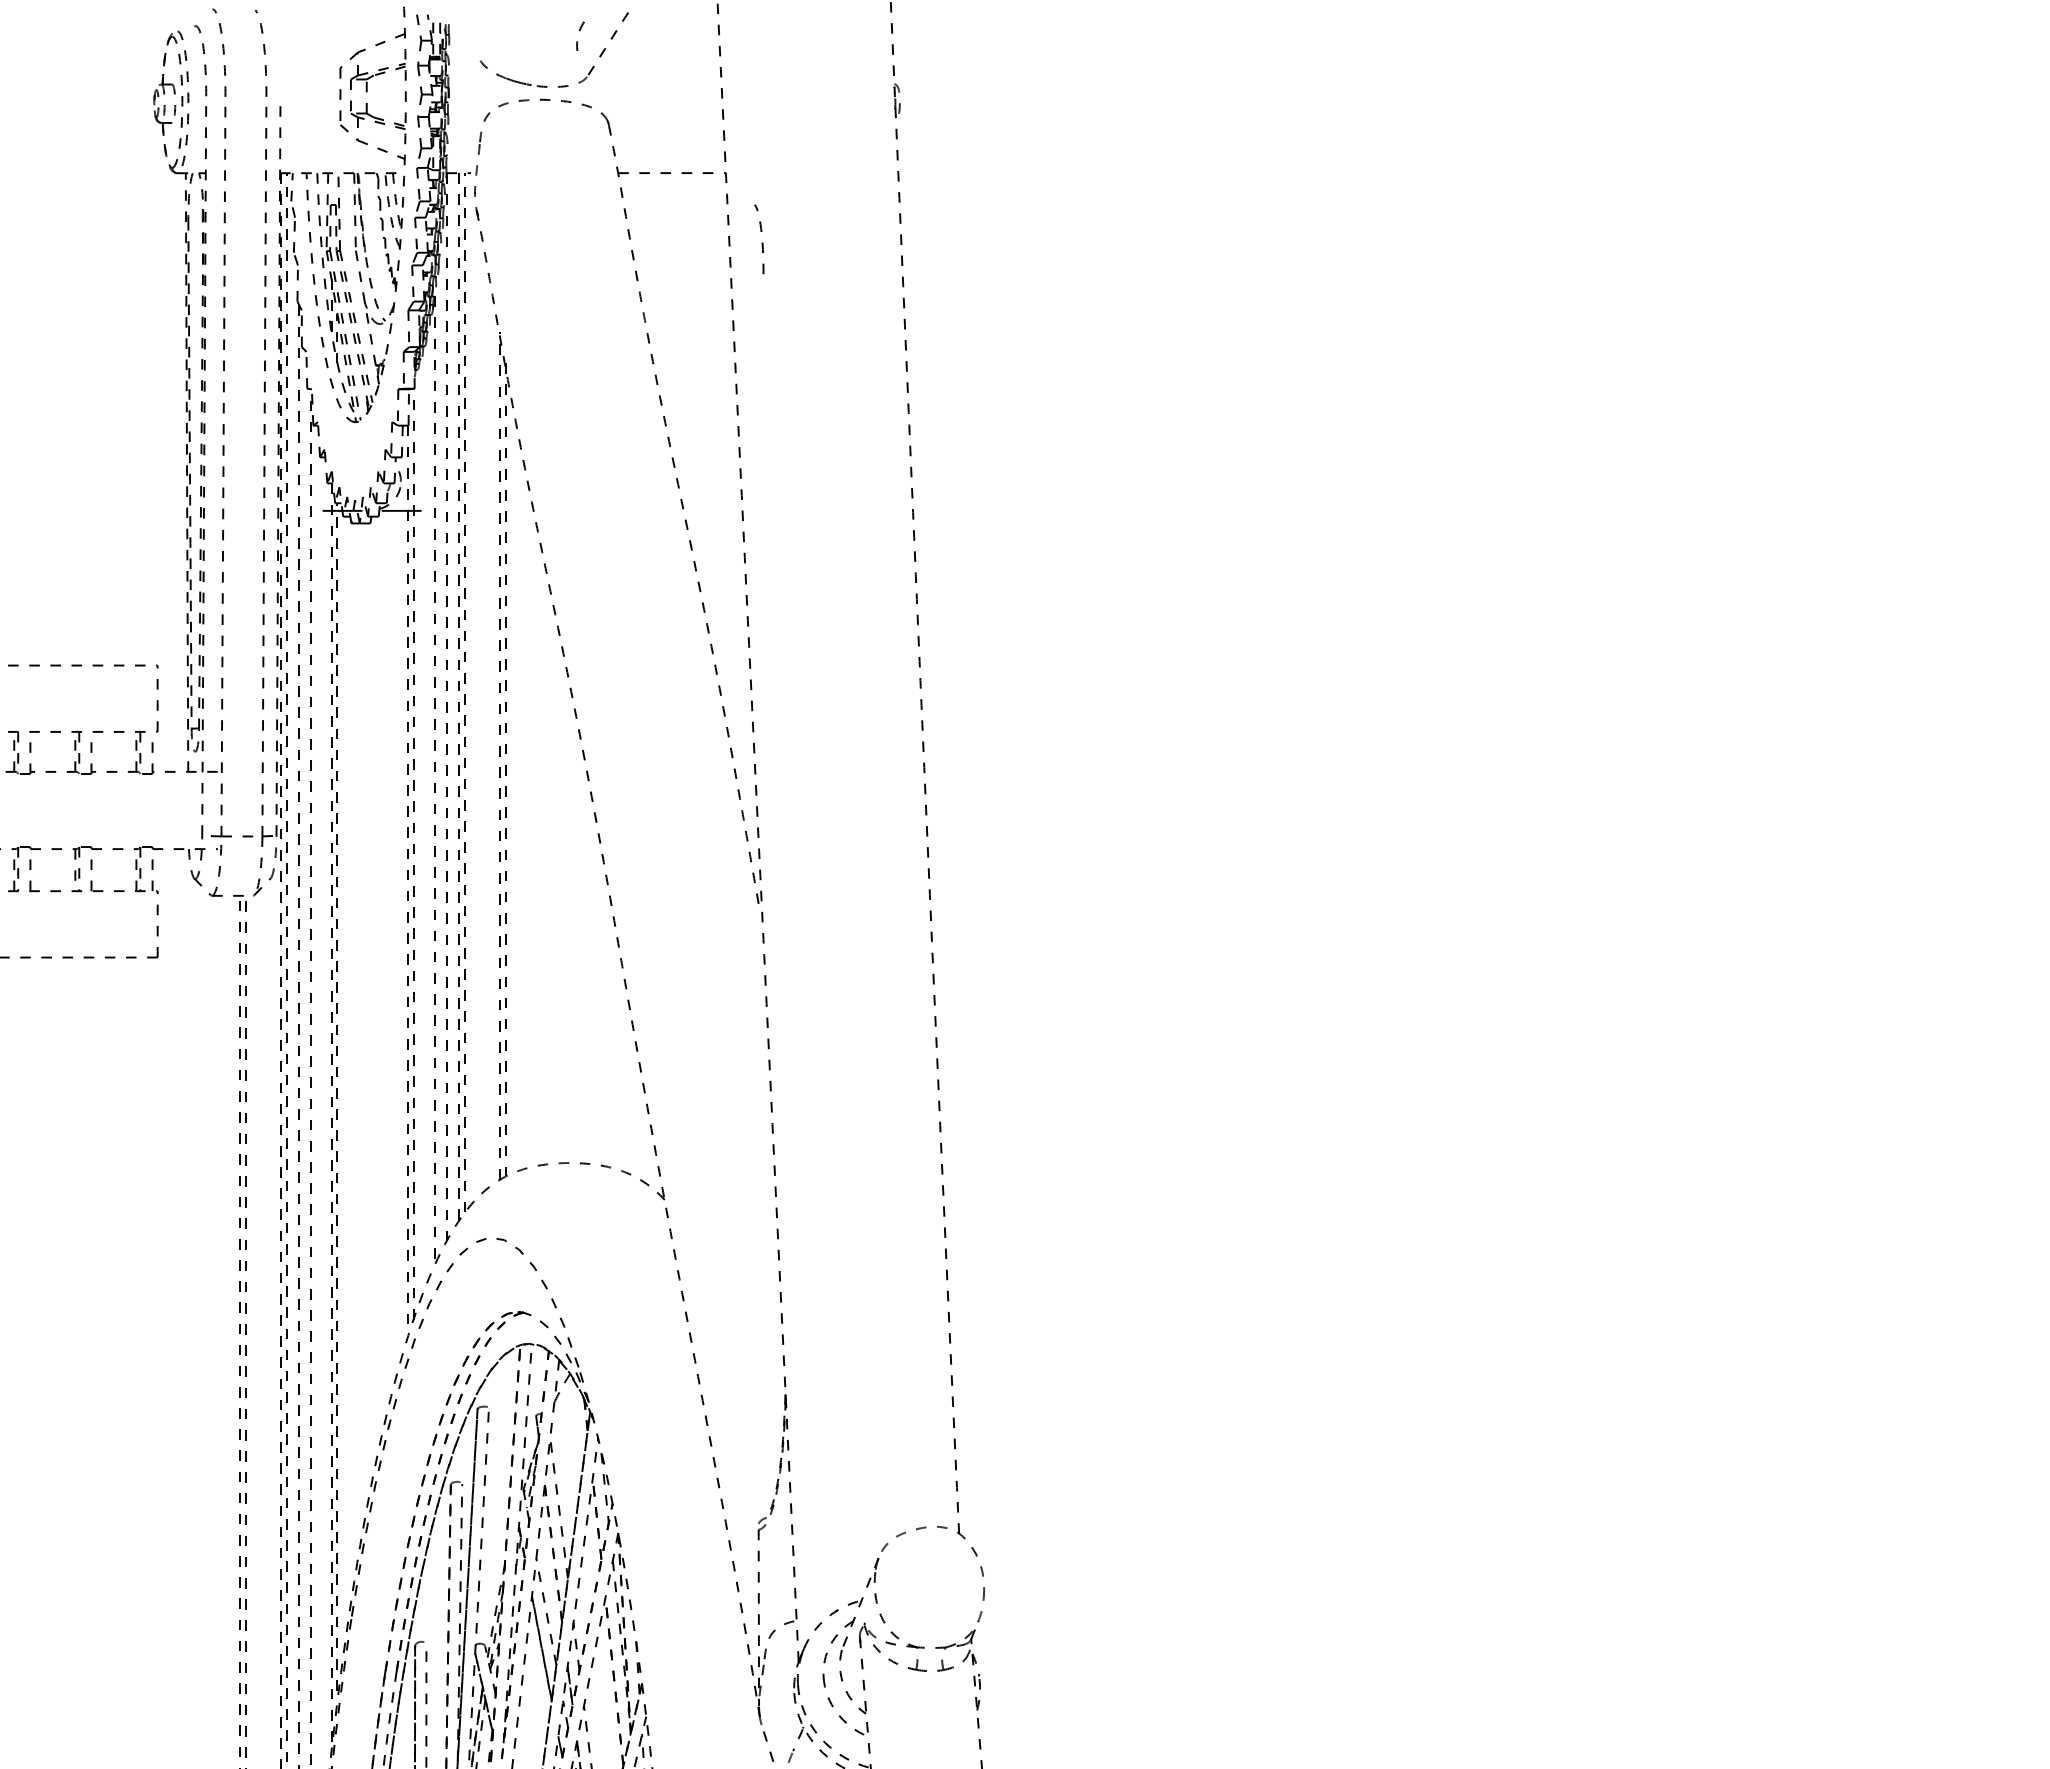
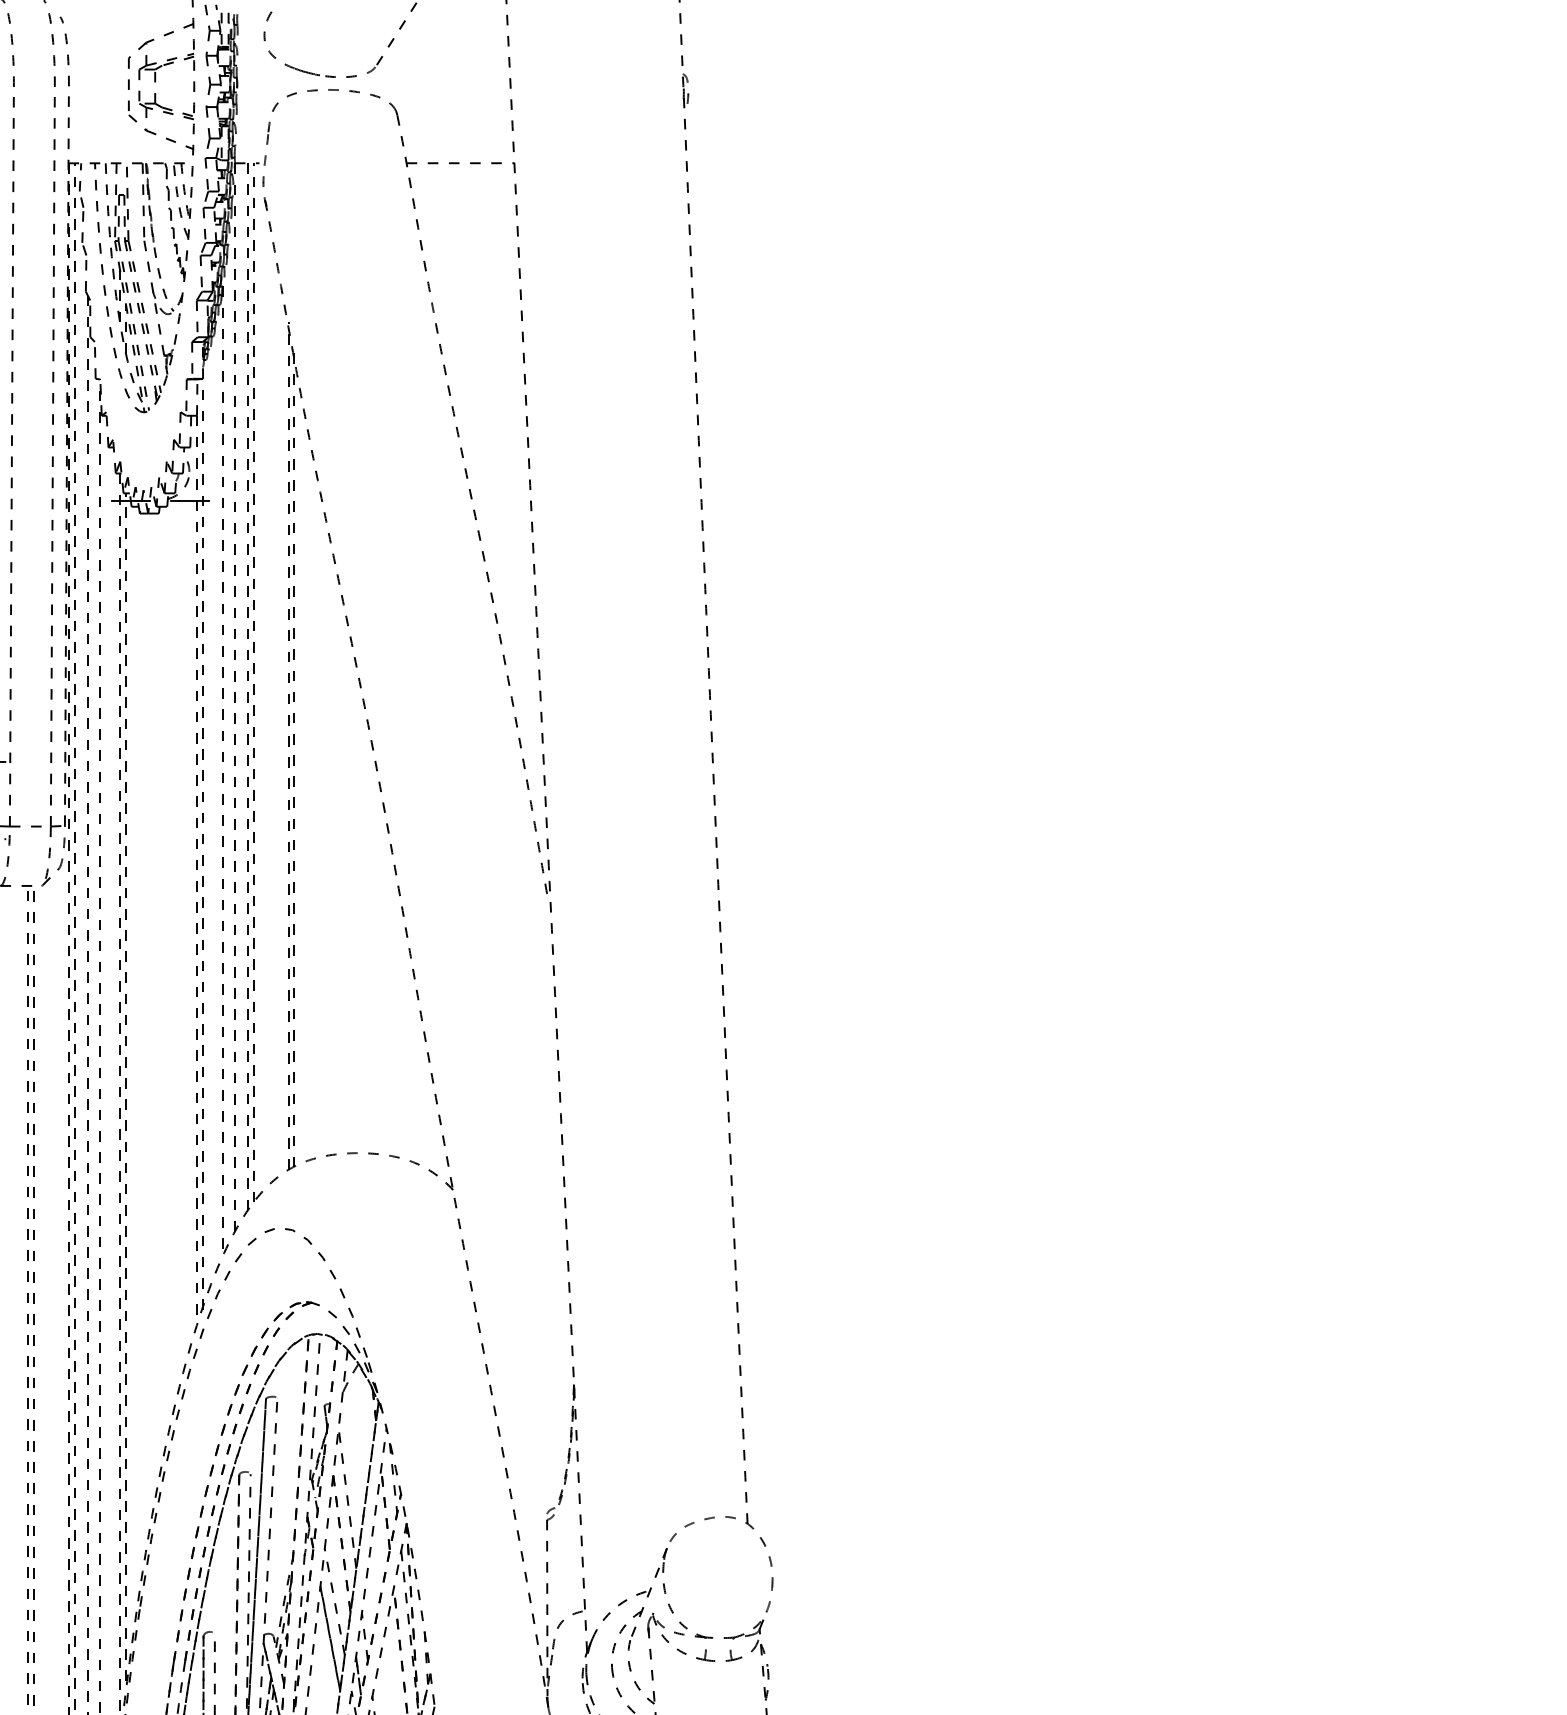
arc: (580, 31) -> (267, 21), moved
curve: (761, 242) -> (66, 54), moved

